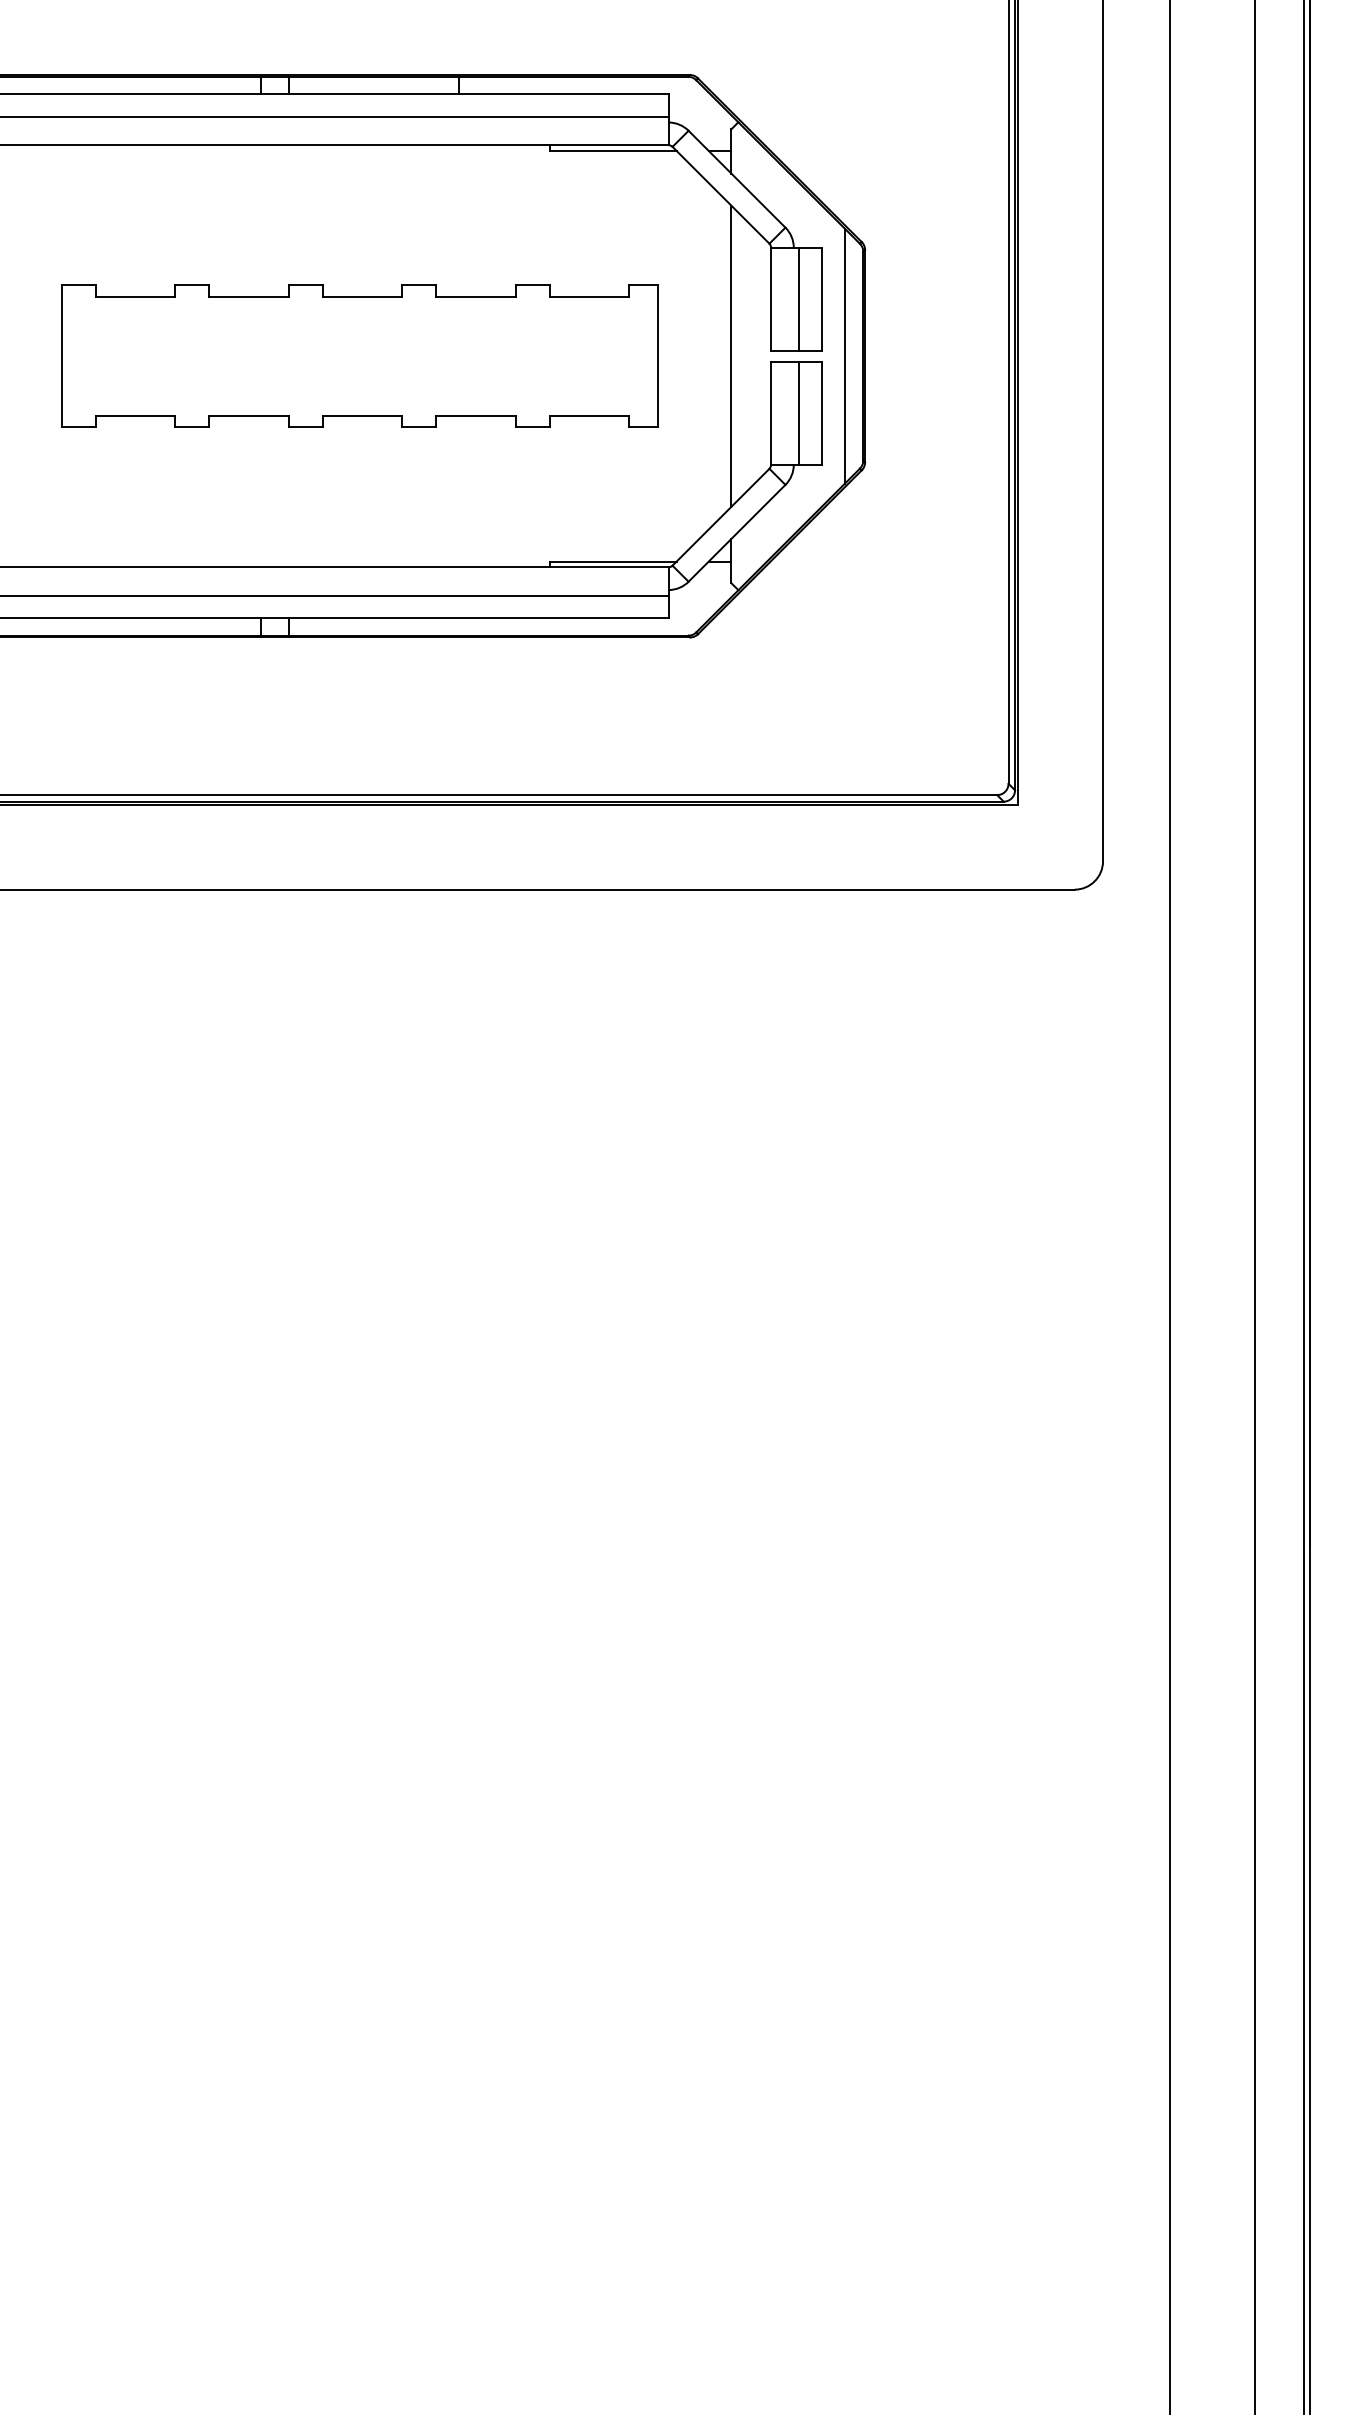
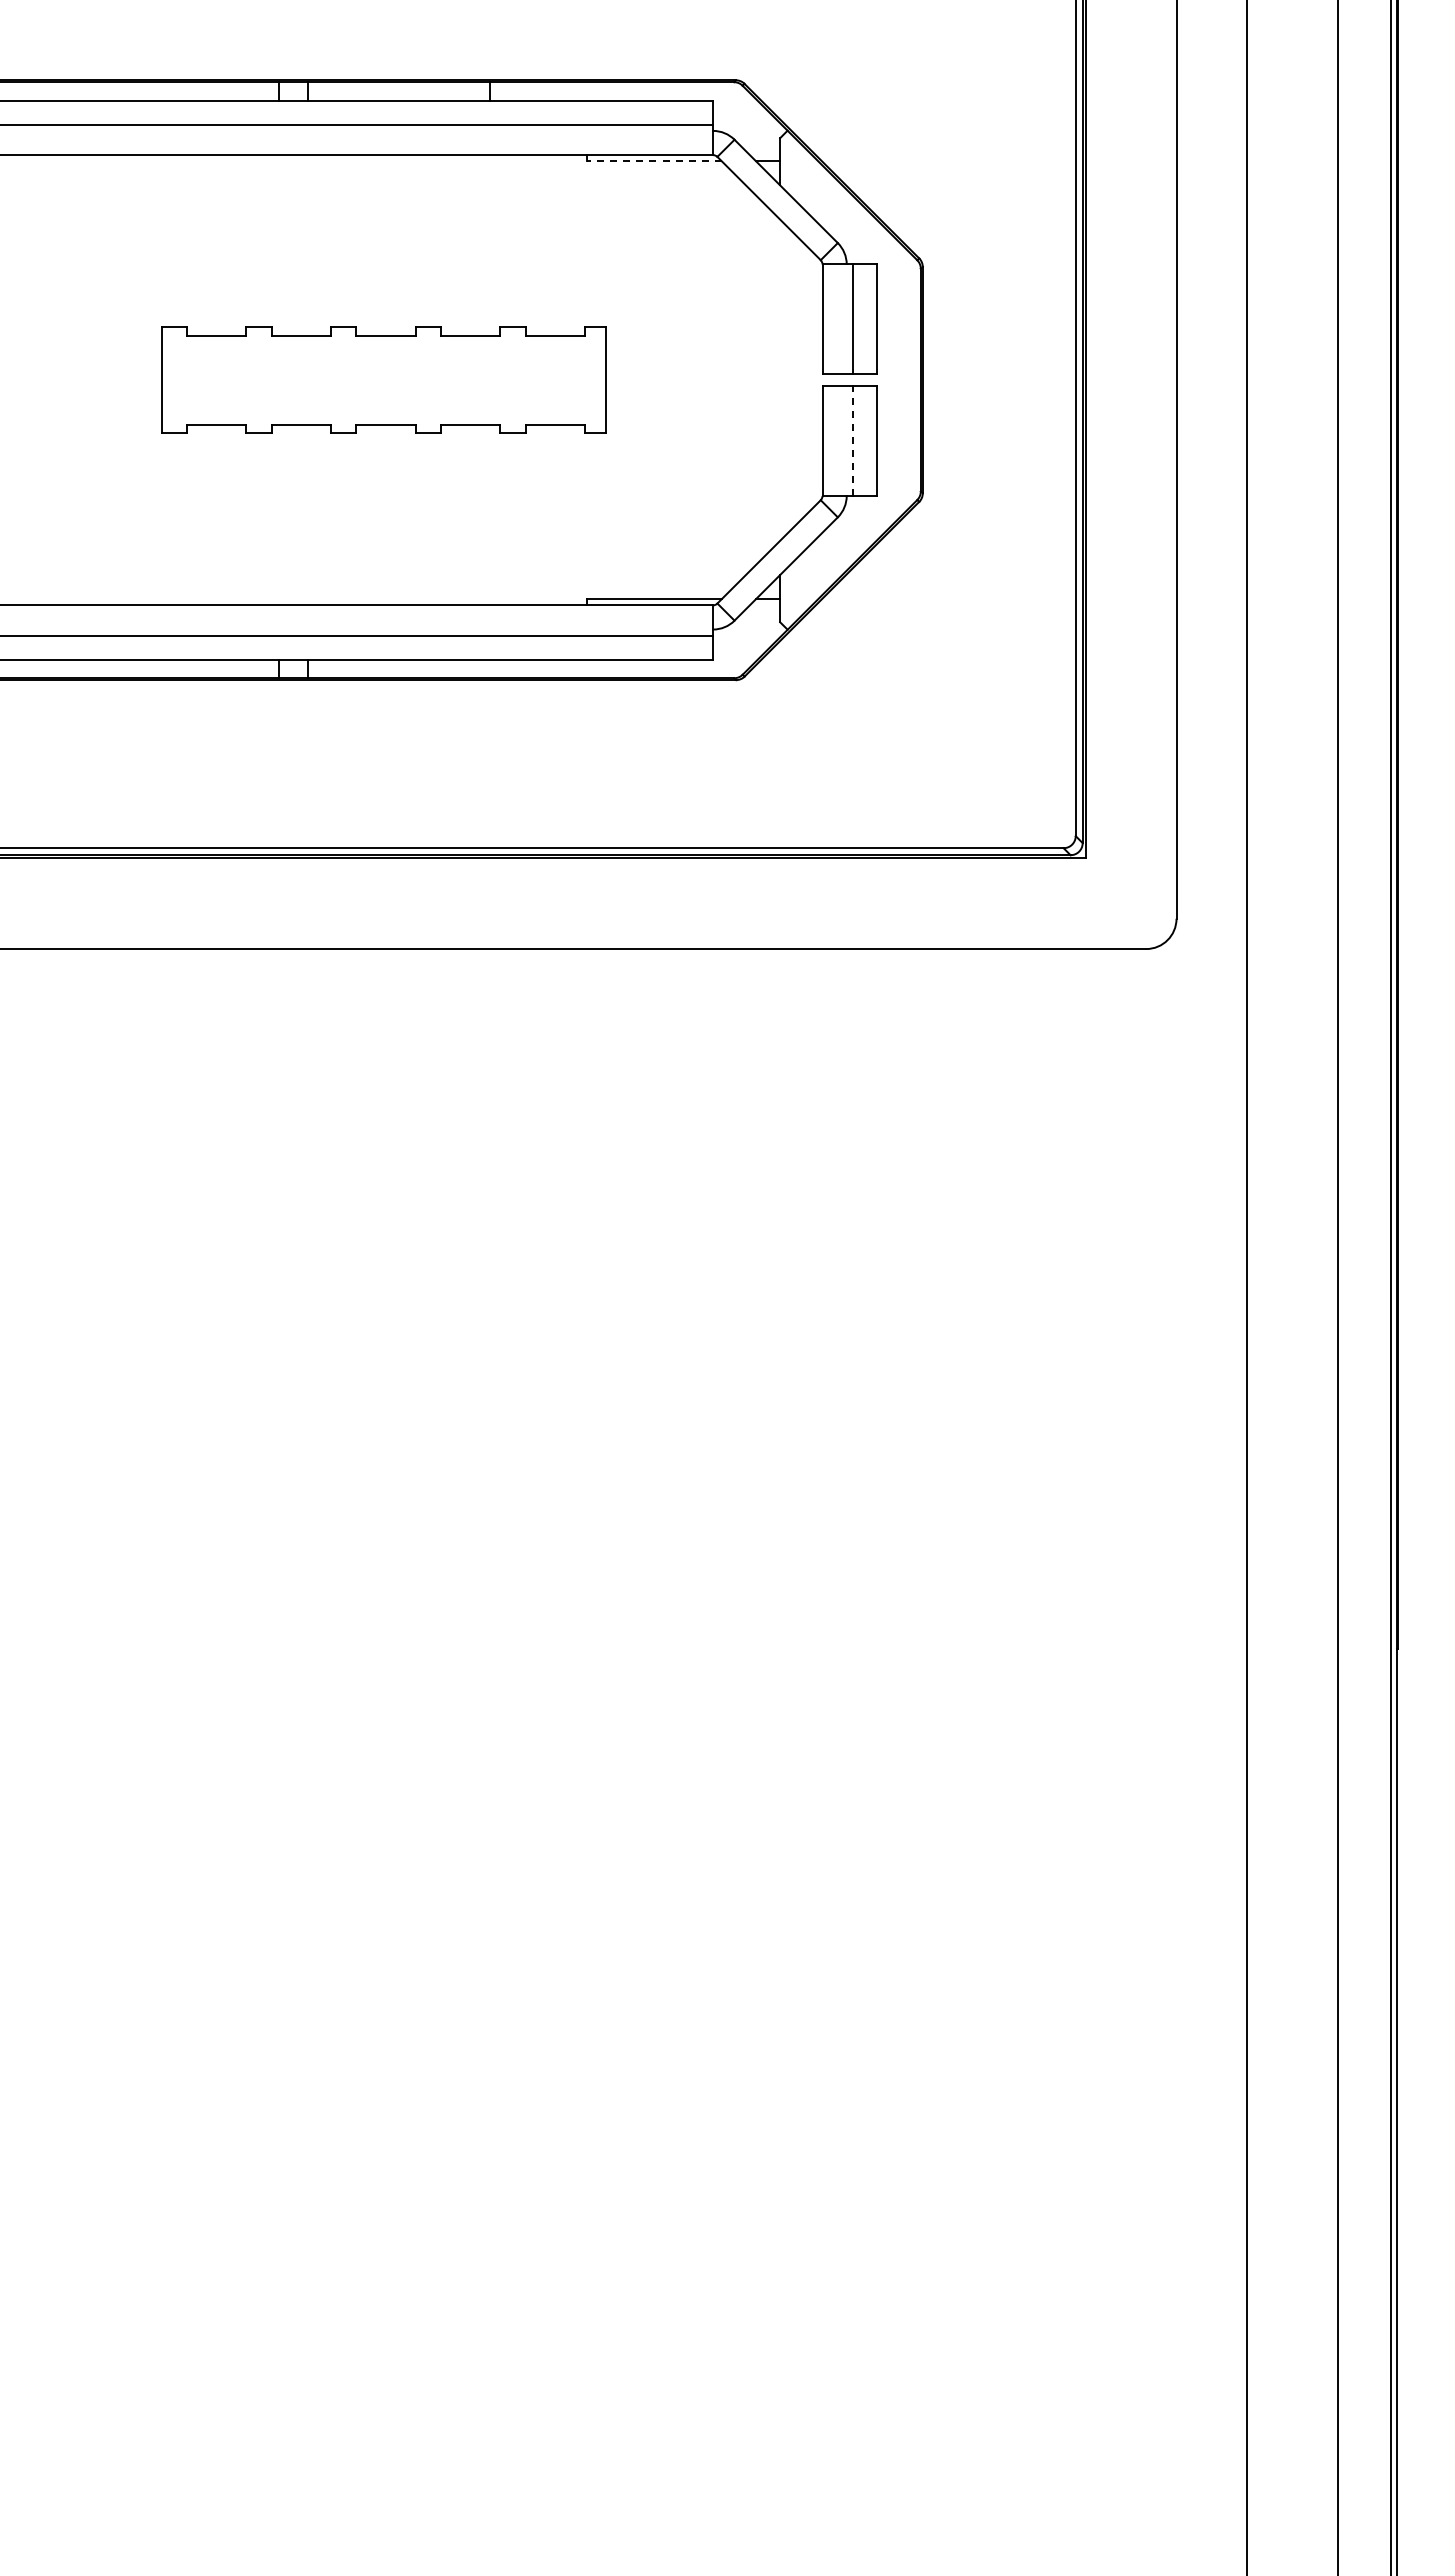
line: (613, 151) -> (654, 161), solid -> dashed
line: (731, 355) -> (780, 379), removed
part: (359, 356) -> (383, 380), size x0.7
line: (845, 356) -> (901, 380), removed
line: (799, 413) -> (852, 441), solid -> dashed

